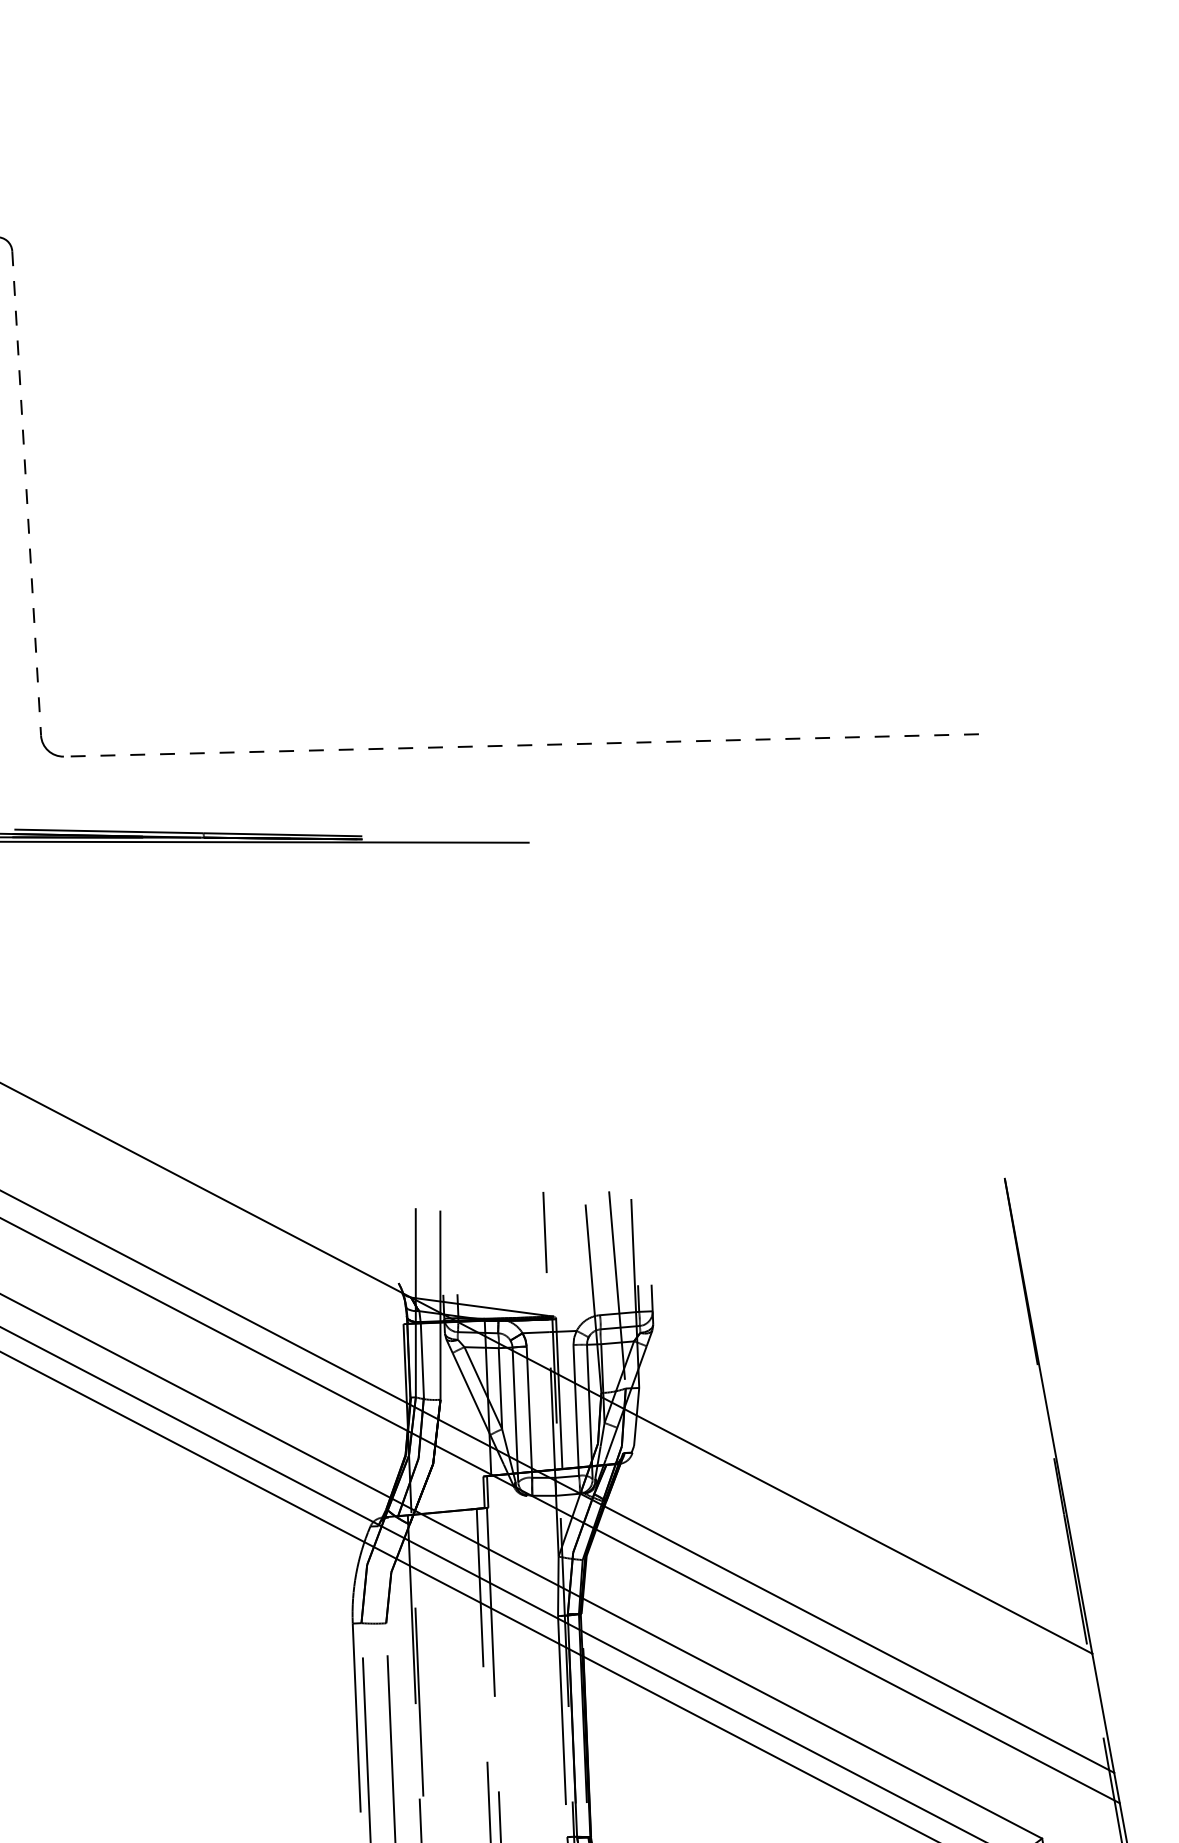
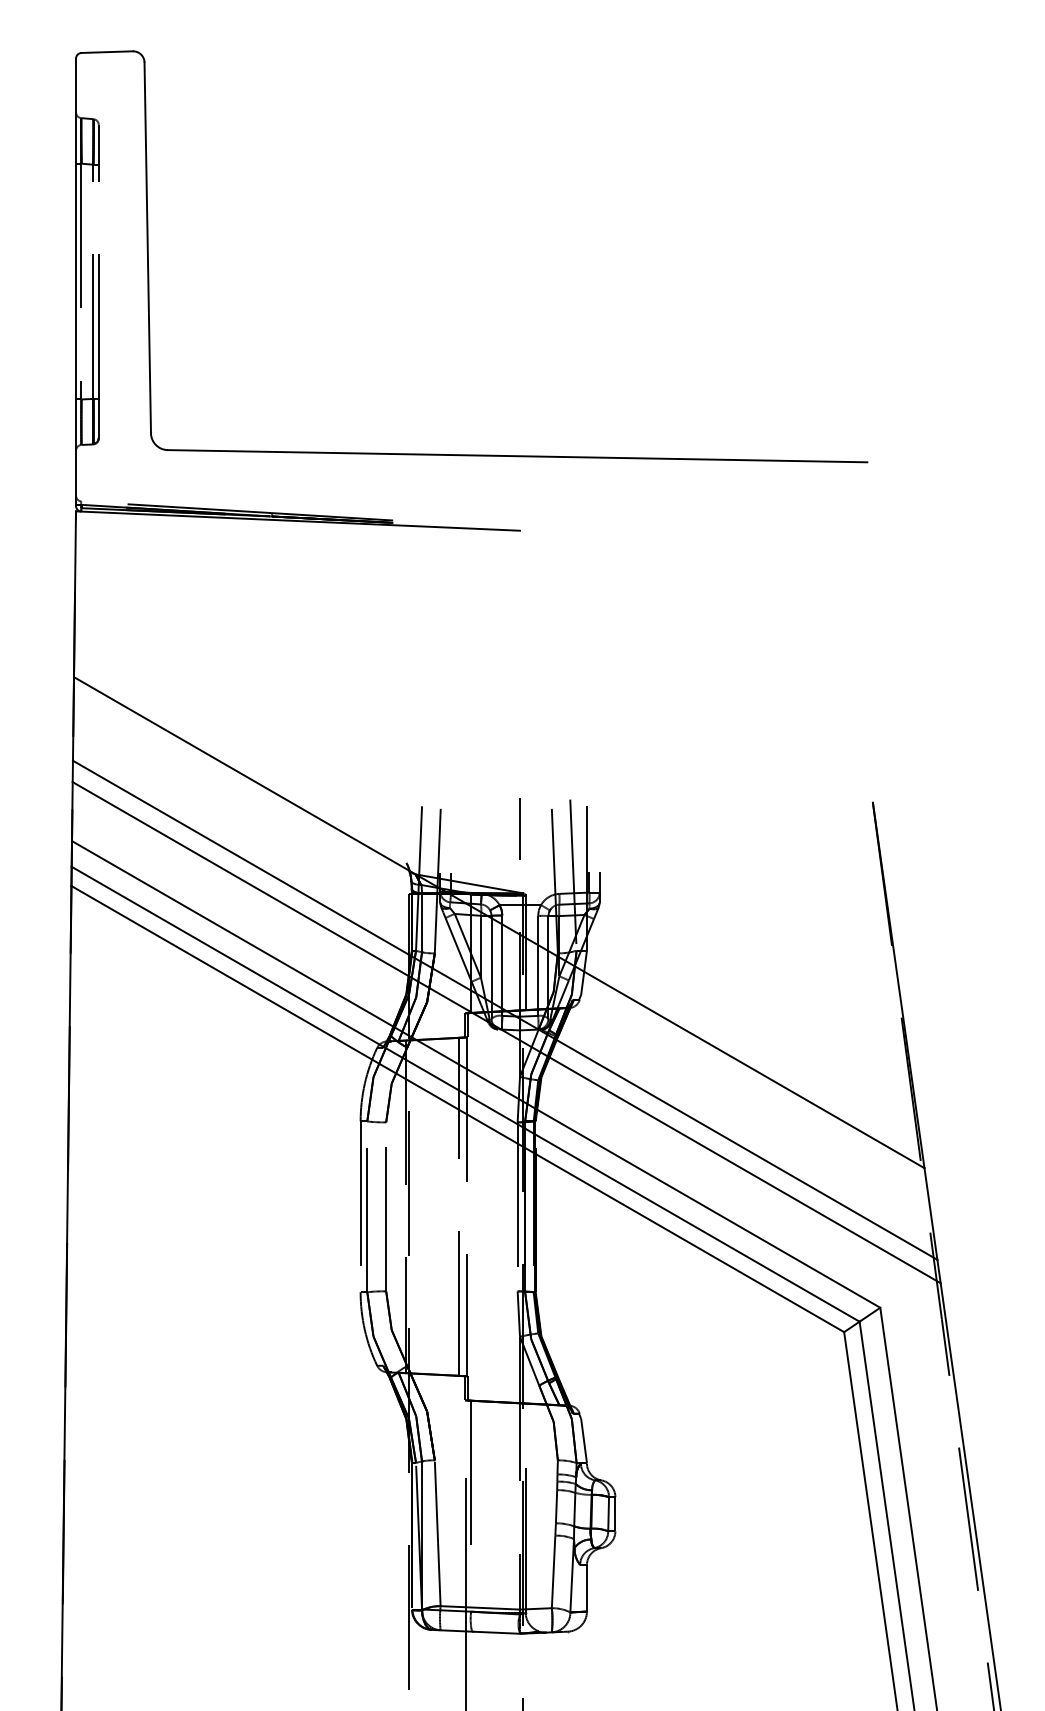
line: (26, 494) -> (147, 248), dashed -> solid
line: (521, 745) -> (517, 456), dashed -> solid

